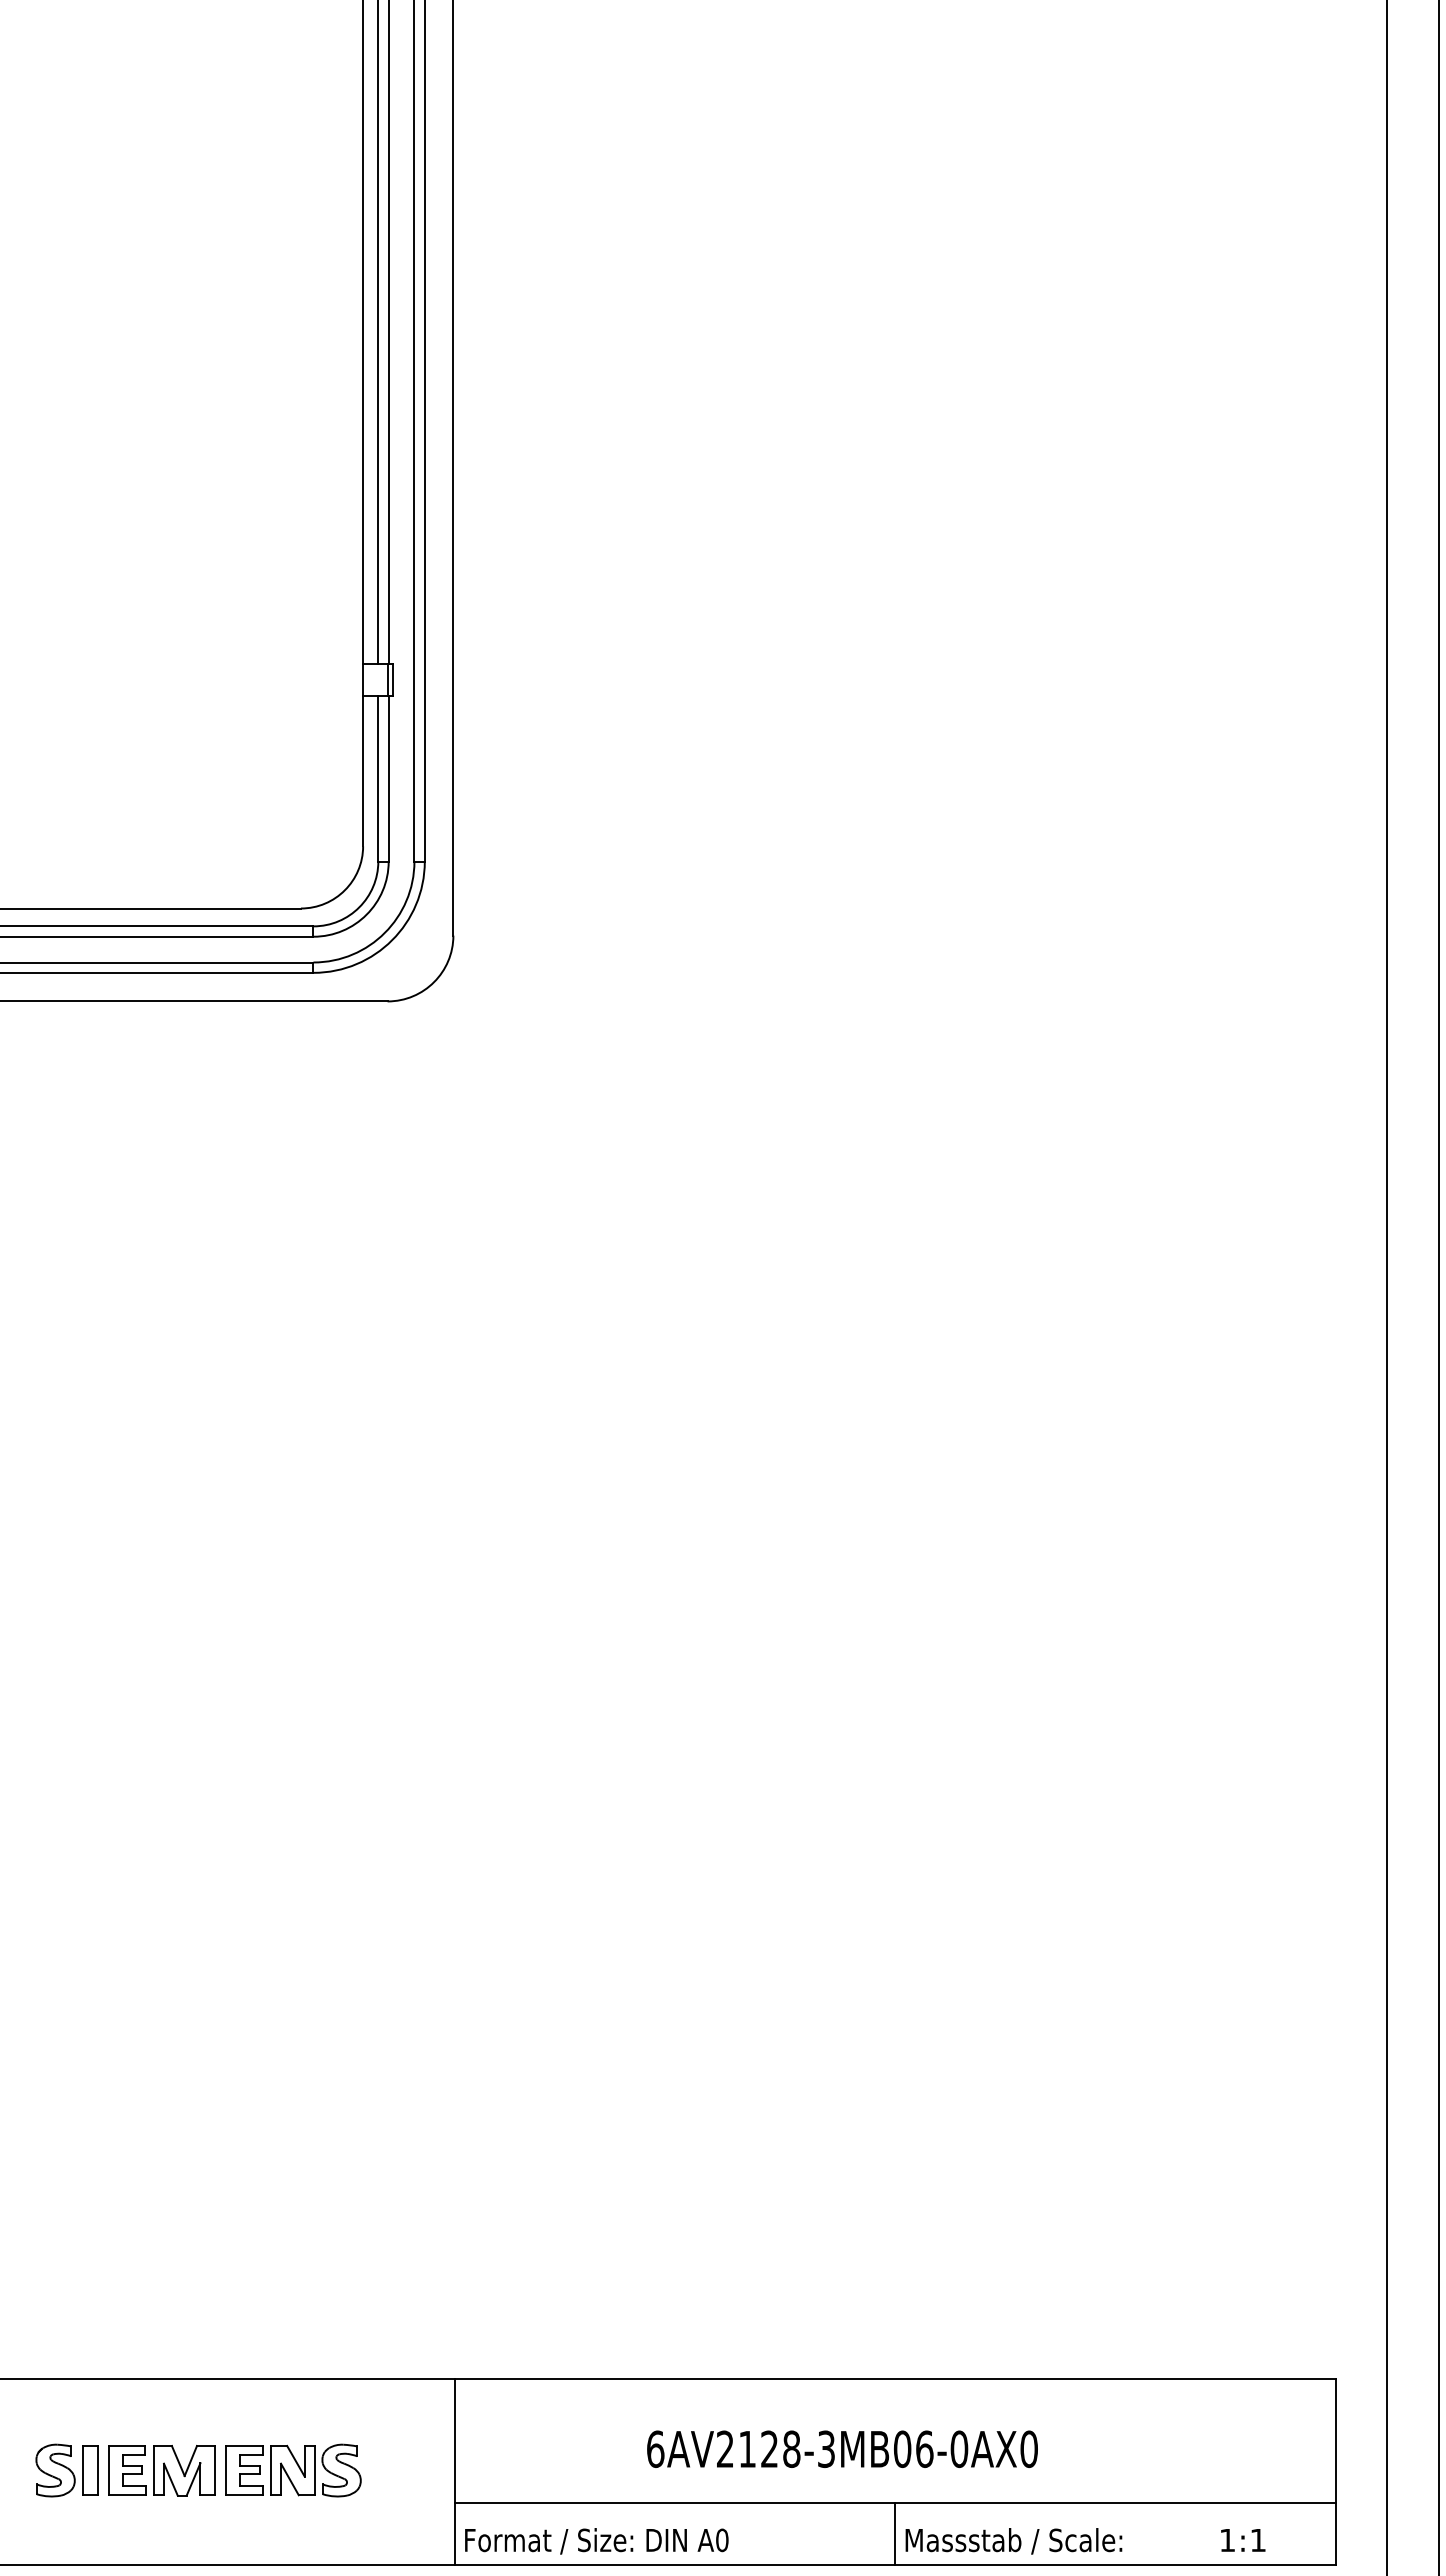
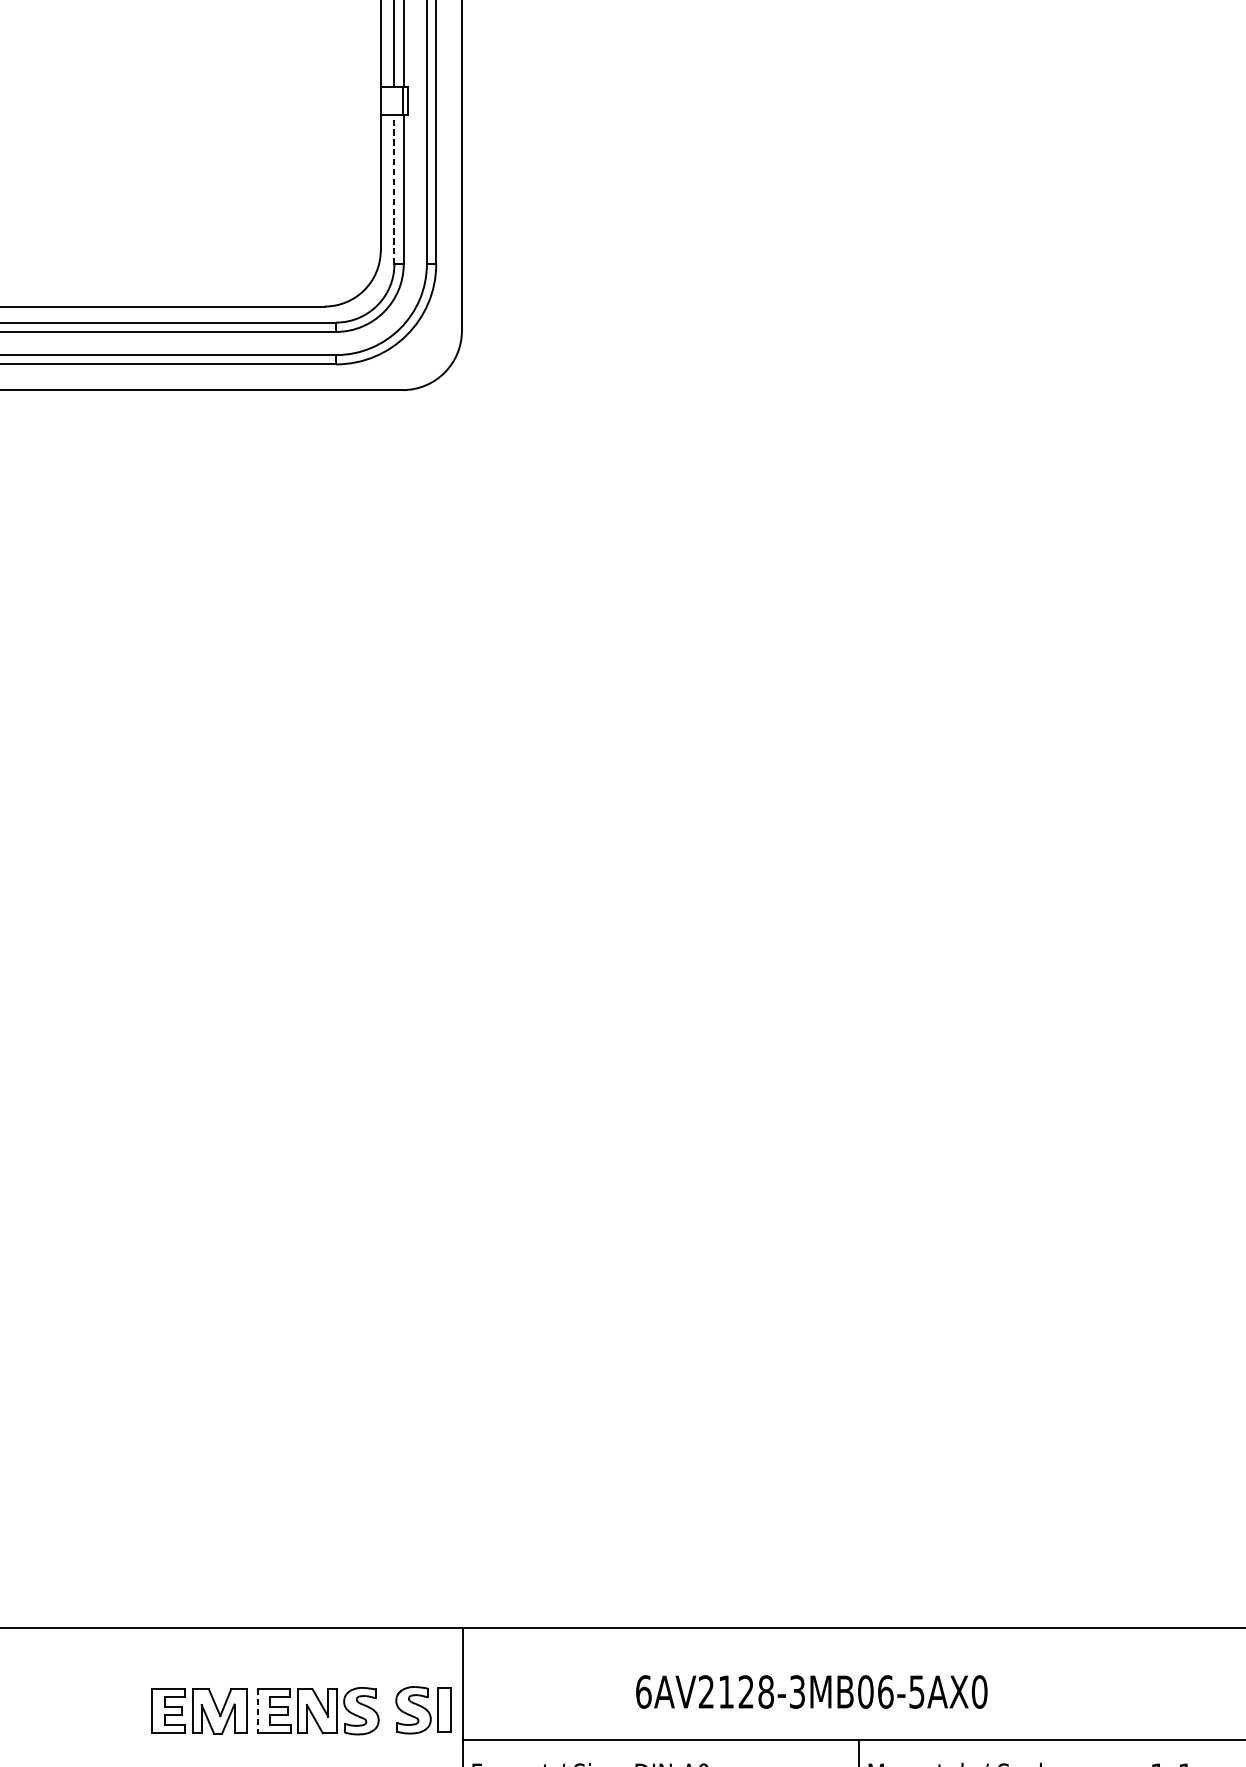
line: (378, 778) -> (394, 189), solid -> dashed
text: (959, 2449) -> (917, 1692), 6AV2128-3MB06-0AX0 -> 6AV2128-3MB06-5AX0
part: (66, 2470) -> (423, 1710), moved
line: (226, 2470) -> (257, 1711), solid -> dashed

